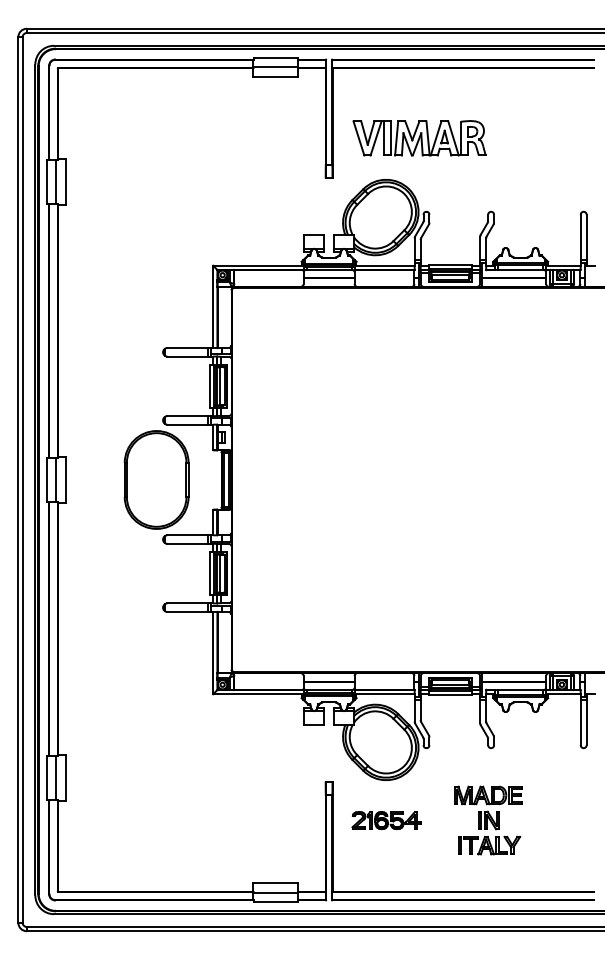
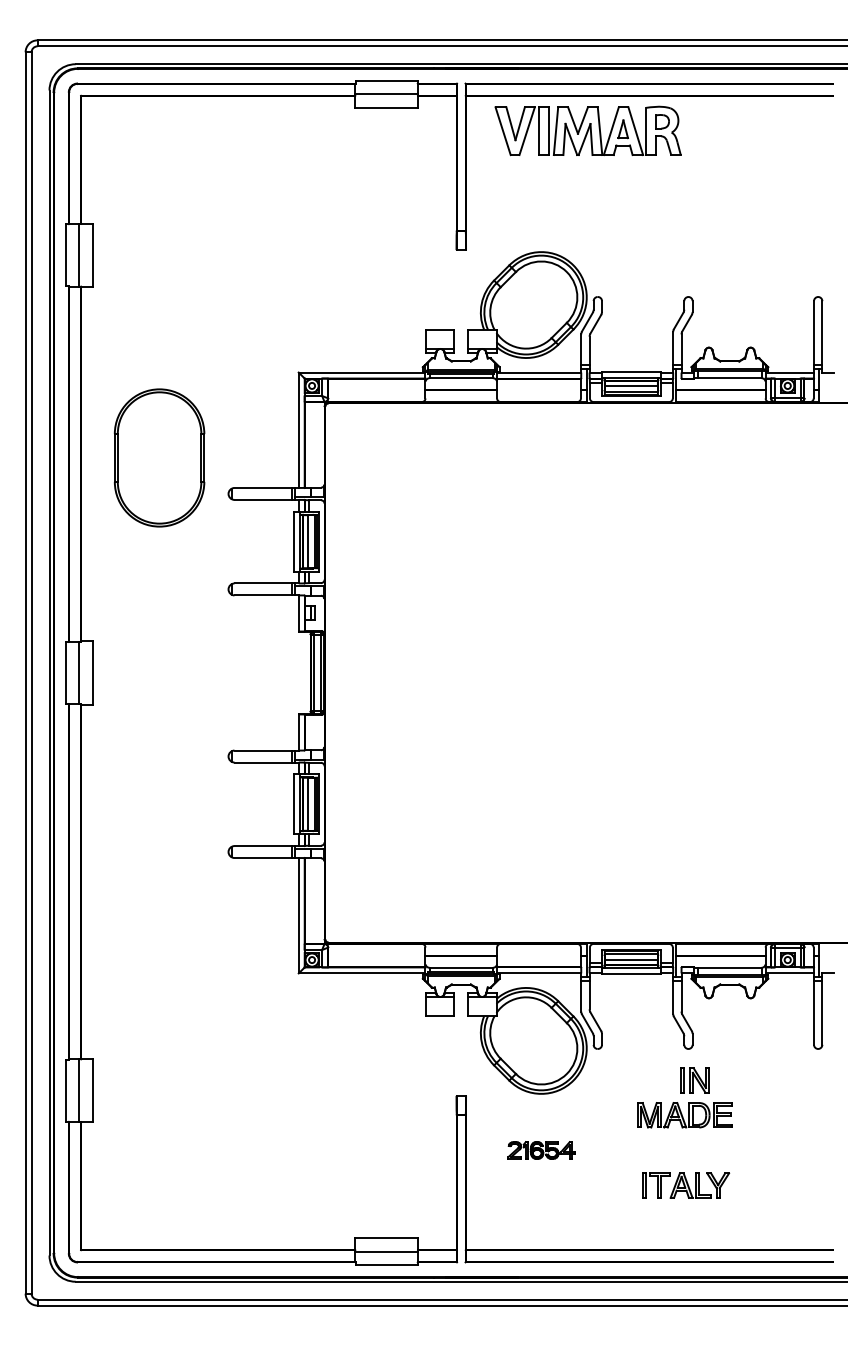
part: (419, 137) -> (587, 130), moved
part: (156, 479) -> (159, 457), moved
part: (386, 820) -> (541, 1150), size x0.7
part: (488, 820) -> (694, 1080), moved

